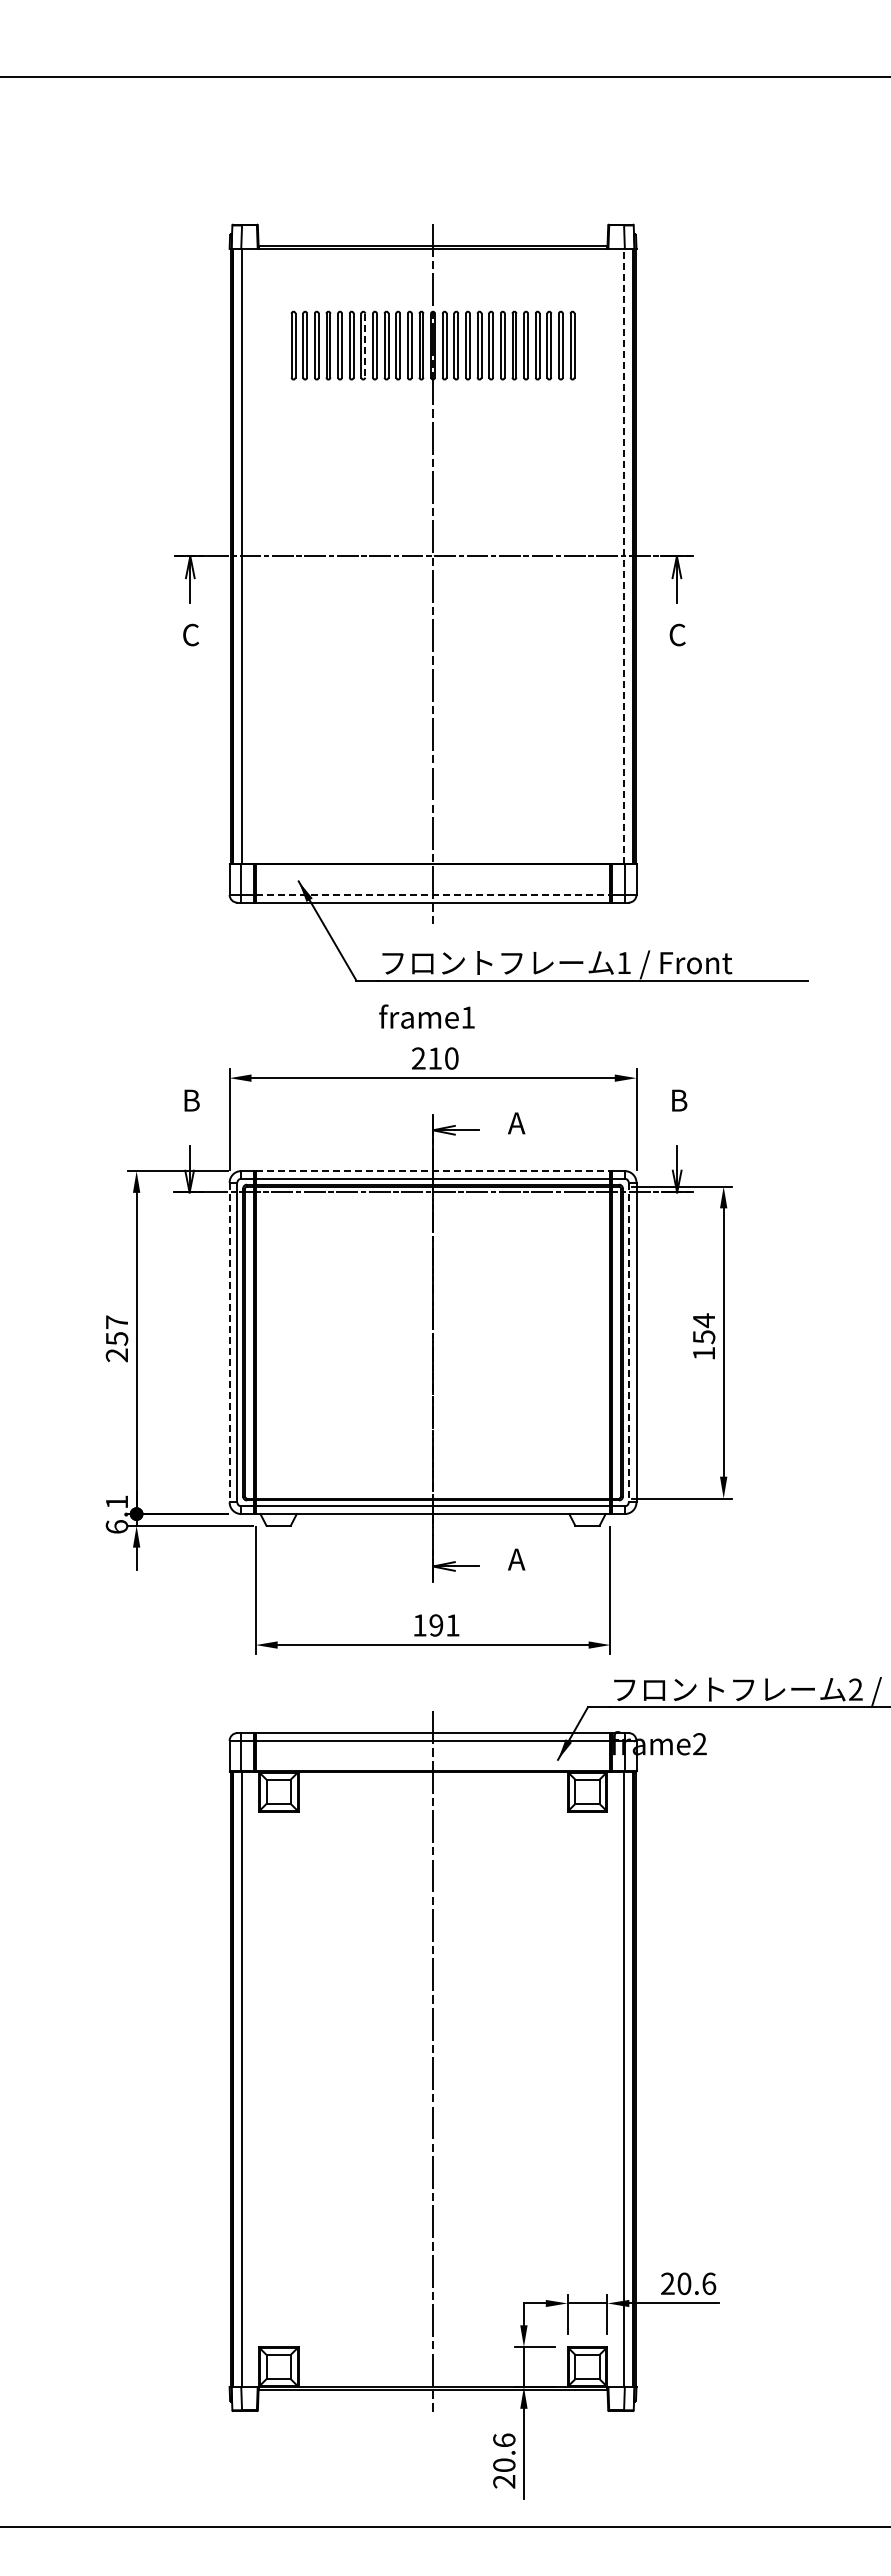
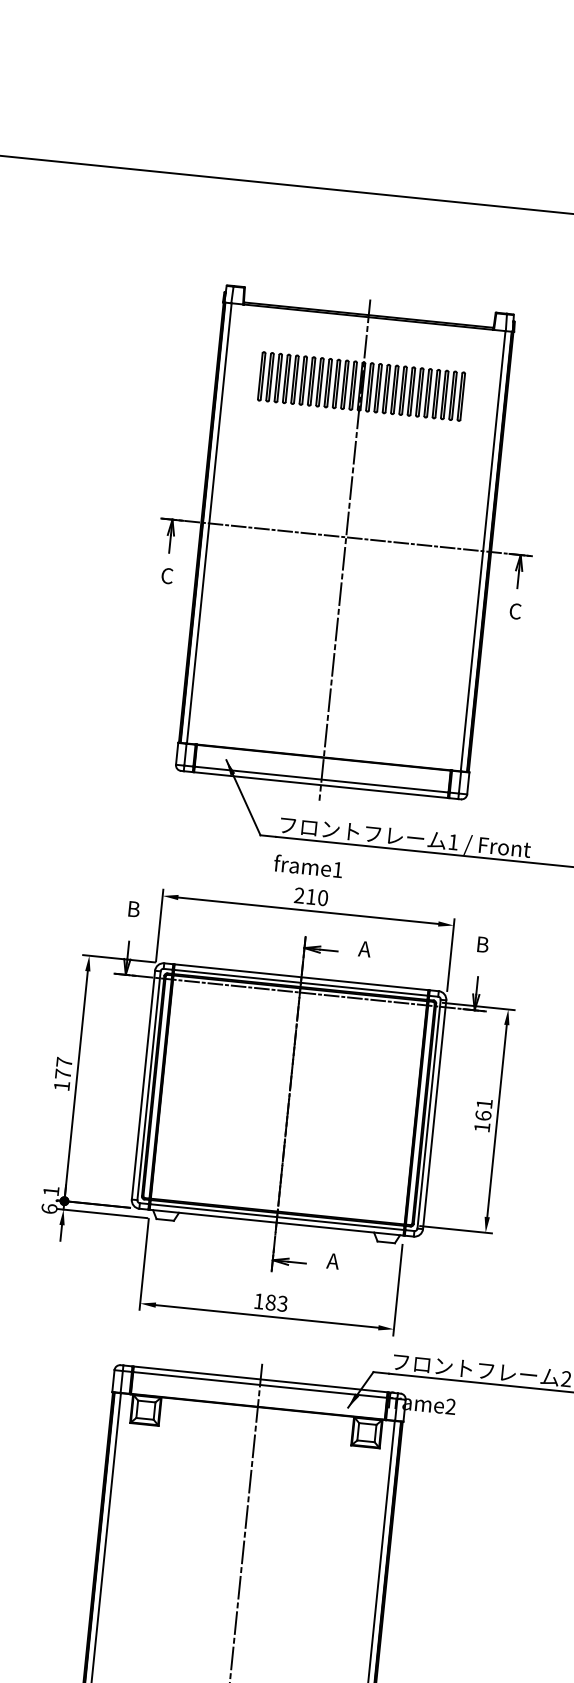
line: (365, 345) -> (313, 381), dashed -> solid
line: (624, 556) -> (483, 551), dashed -> solid
line: (433, 894) -> (321, 779), dashed -> solid
line: (433, 1171) -> (301, 977), dashed -> solid
text: (703, 1328) -> (483, 1109), 154 -> 161
line: (229, 1342) -> (143, 1085), dashed -> solid
line: (628, 1342) -> (428, 1114), dashed -> solid
text: (116, 1347) -> (62, 1080), 257 -> 177
text: (444, 1625) -> (276, 1303), 191 -> 183

